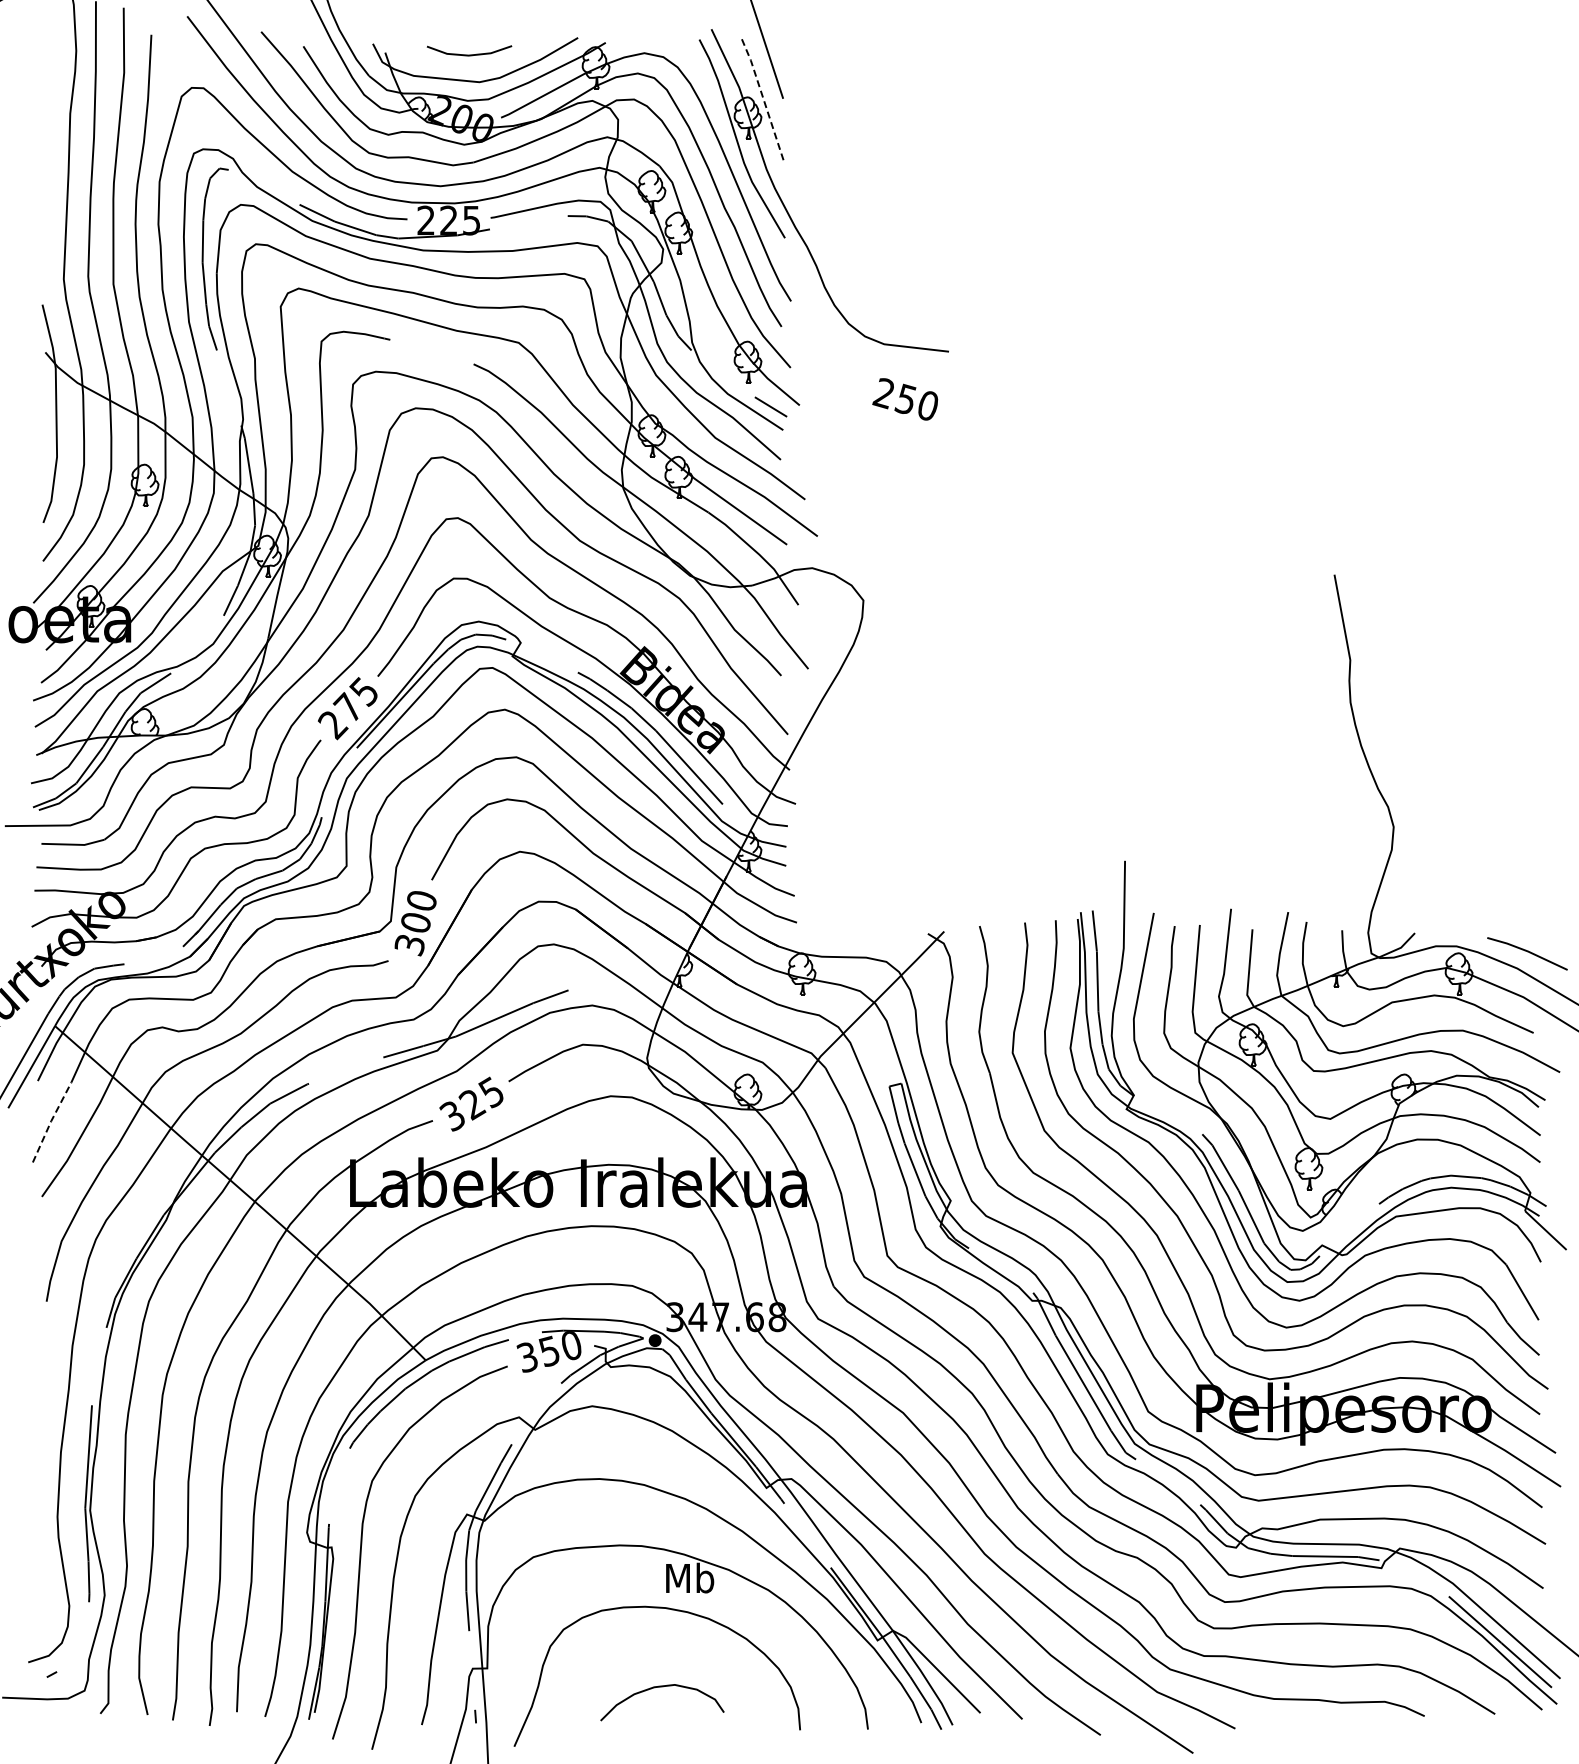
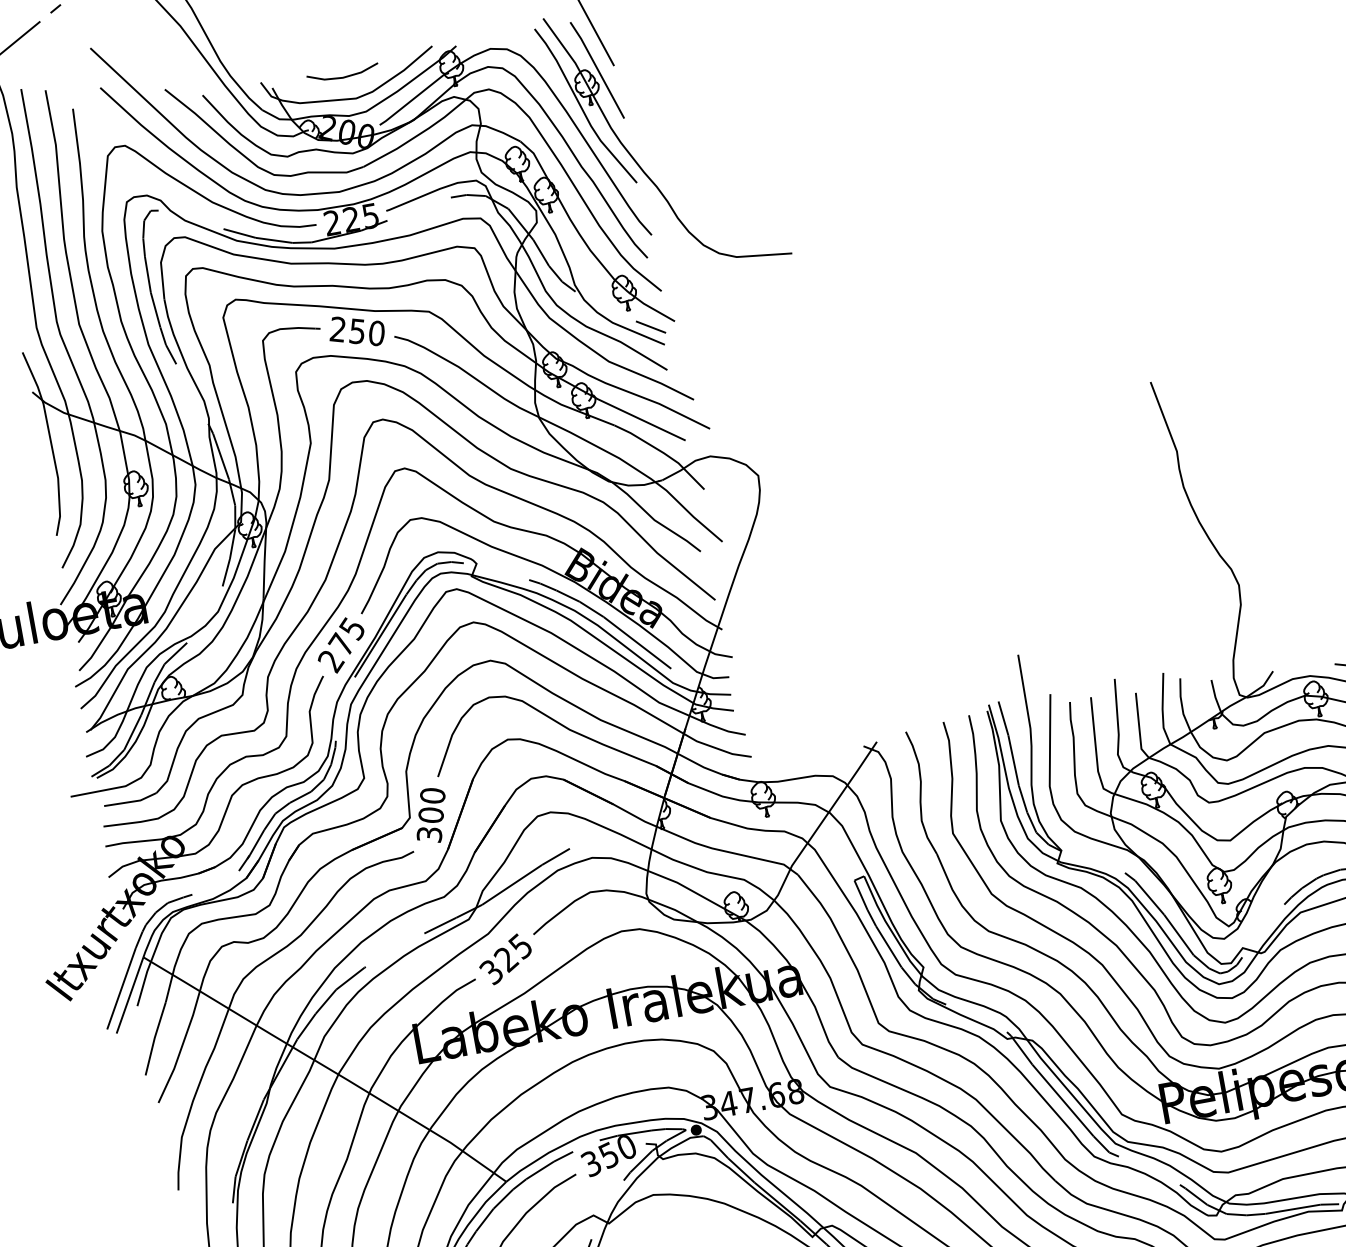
line: (763, 99) -> (597, 69), dashed -> solid
text: (905, 399) -> (356, 331), moved
line: (51, 1121) -> (155, 1038), dashed -> solid

